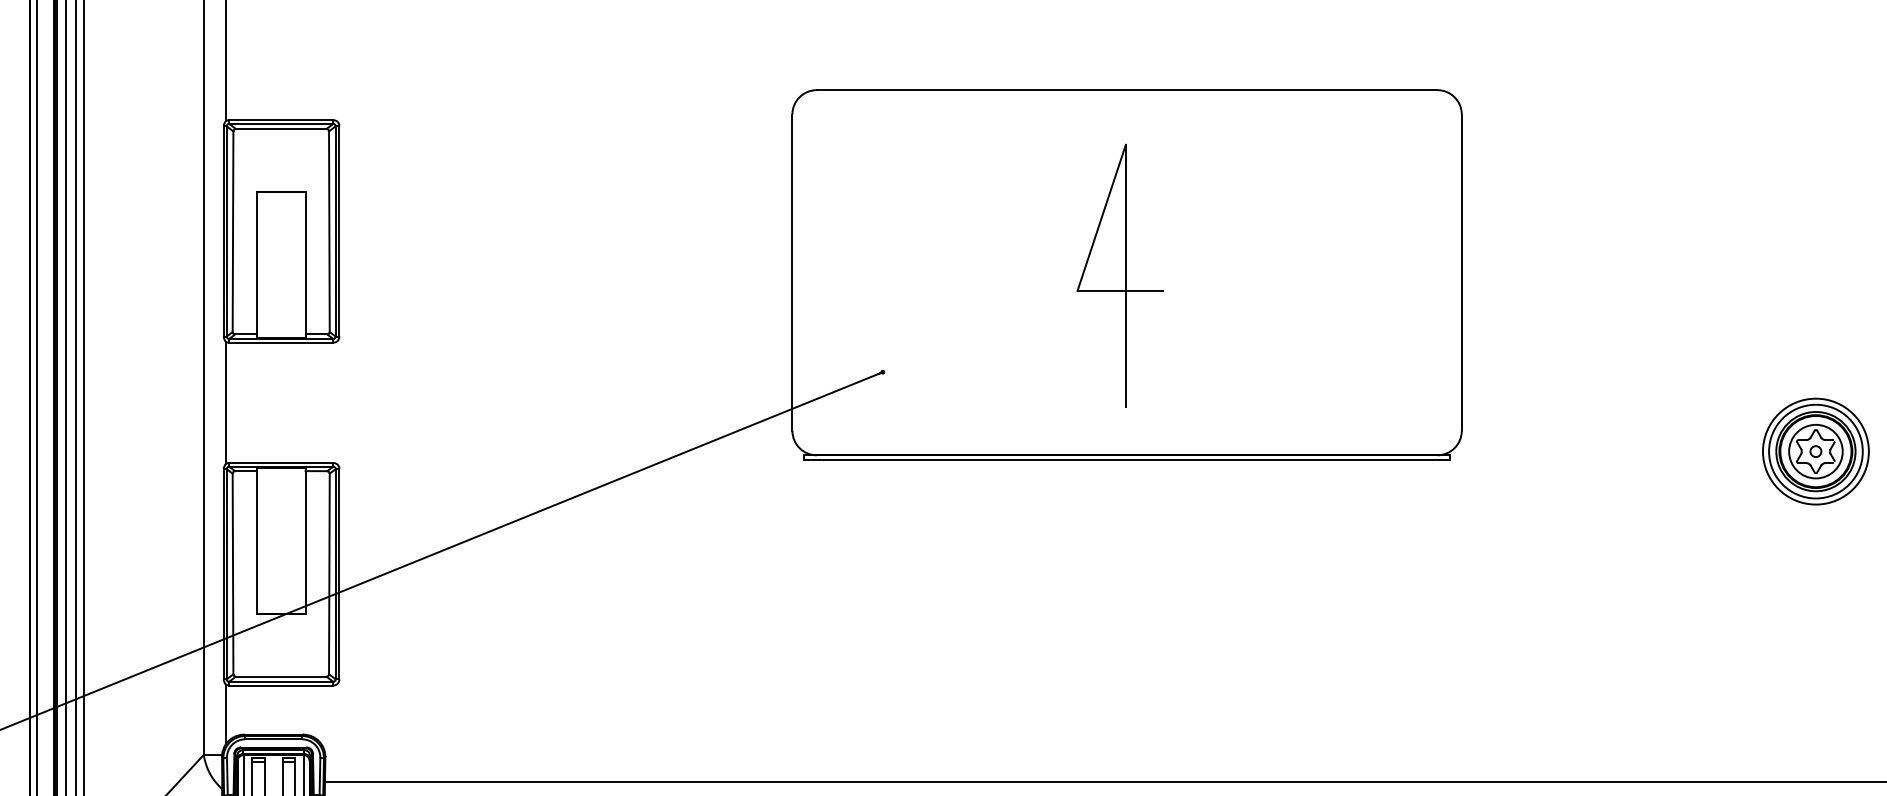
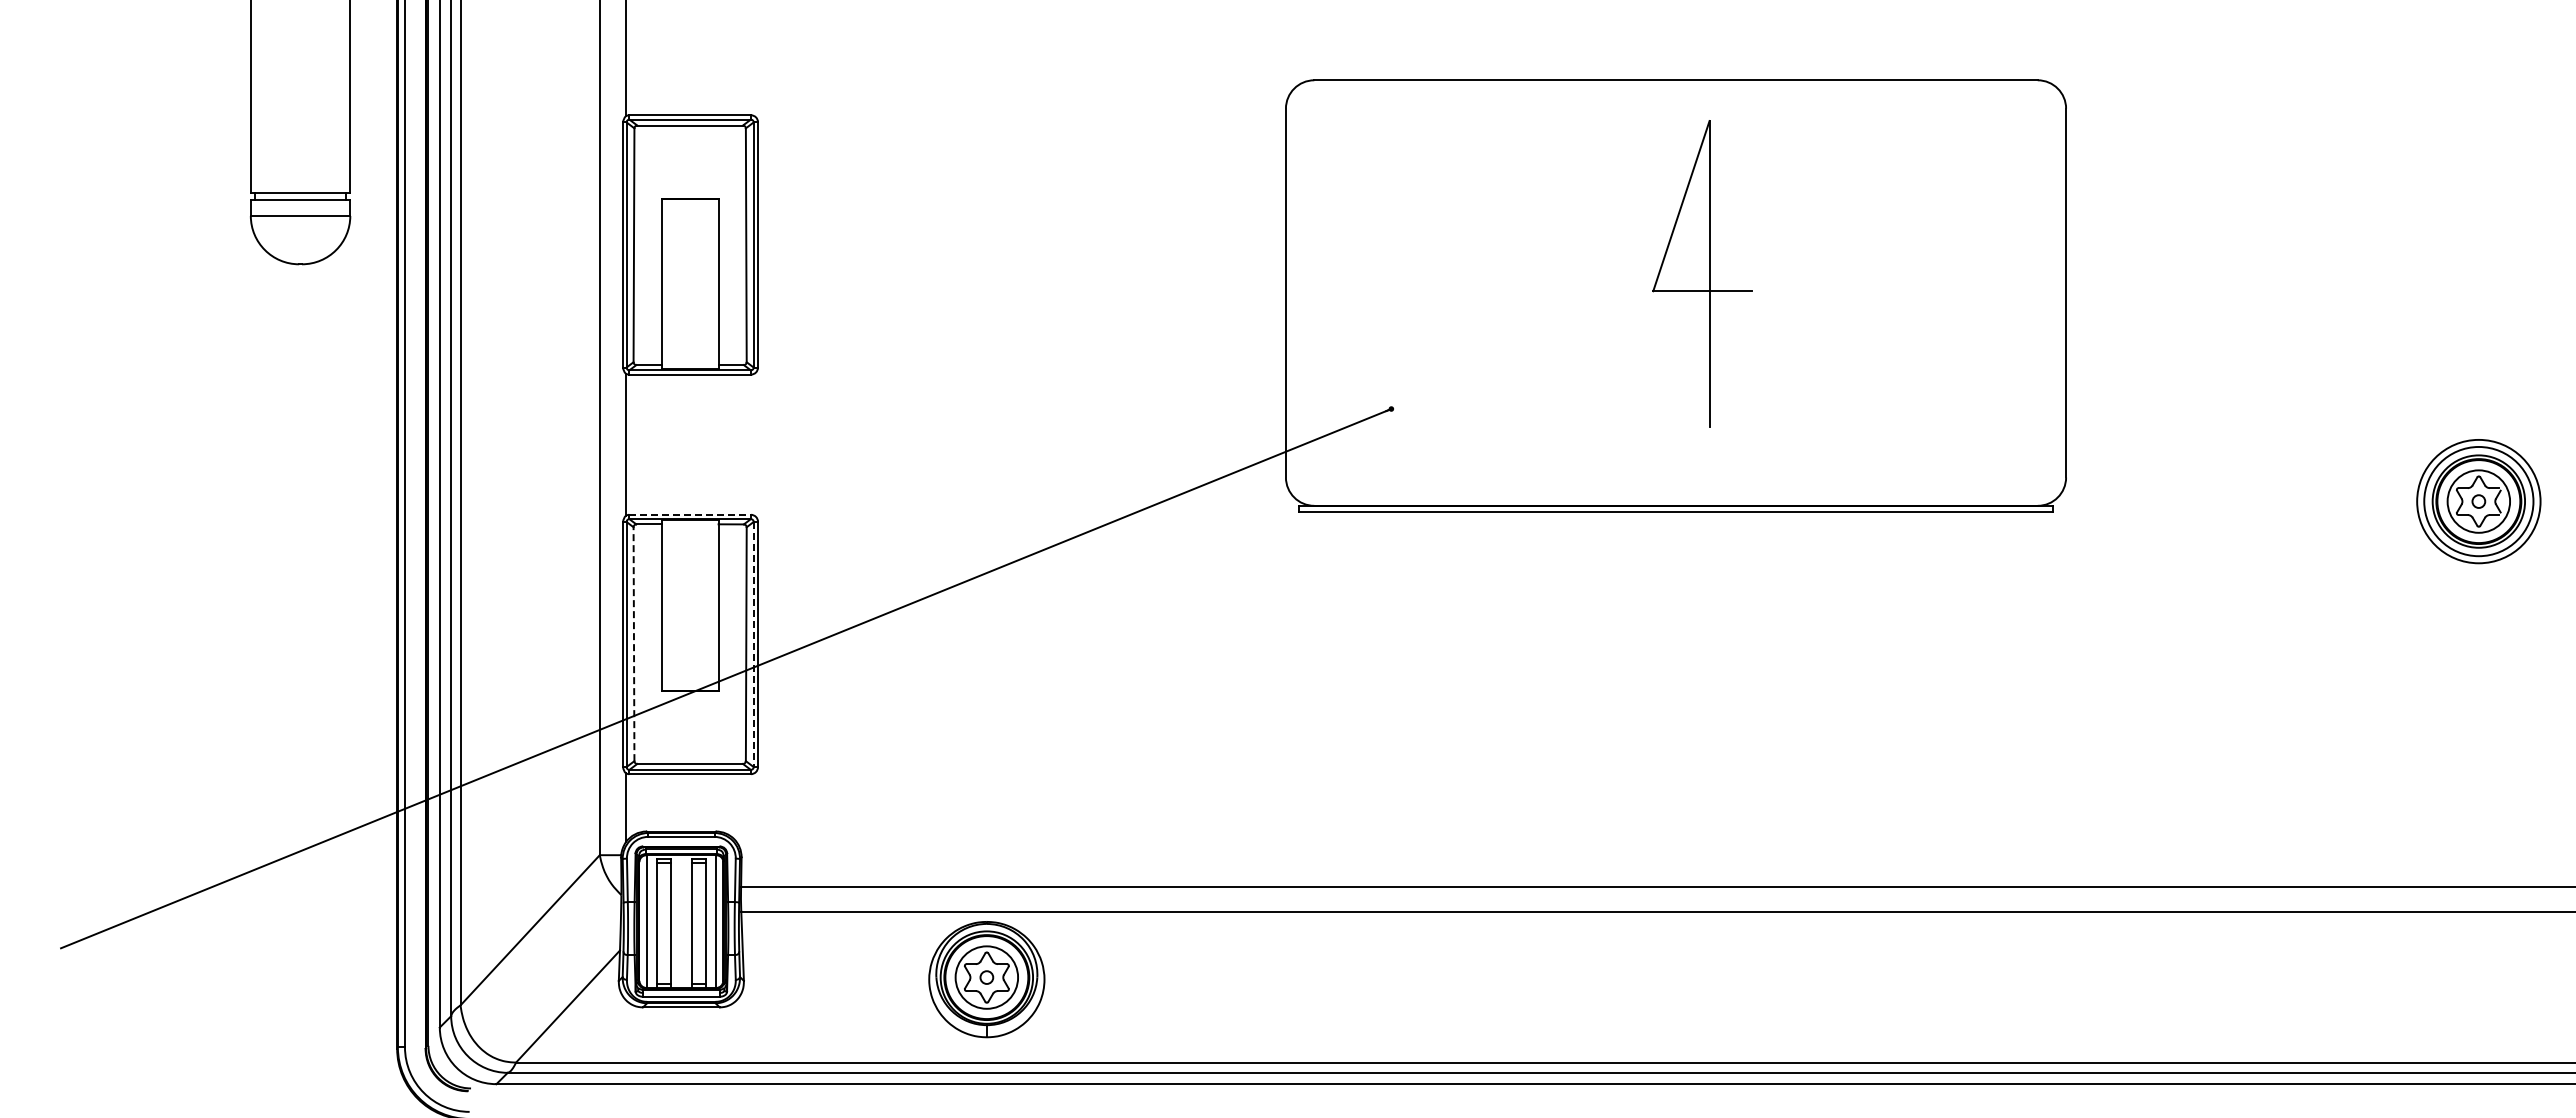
part: (1119, 275) -> (1702, 273), moved
line: (281, 462) -> (690, 514), solid -> dashed
line: (233, 574) -> (634, 644), solid -> dashed
line: (335, 574) -> (753, 644), solid -> dashed

